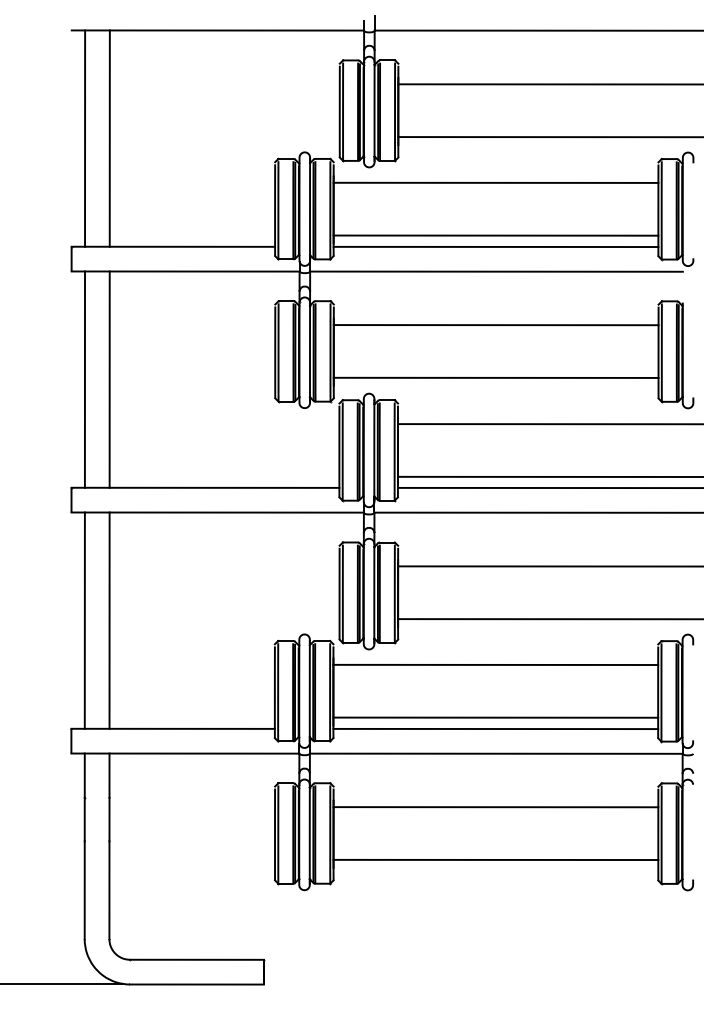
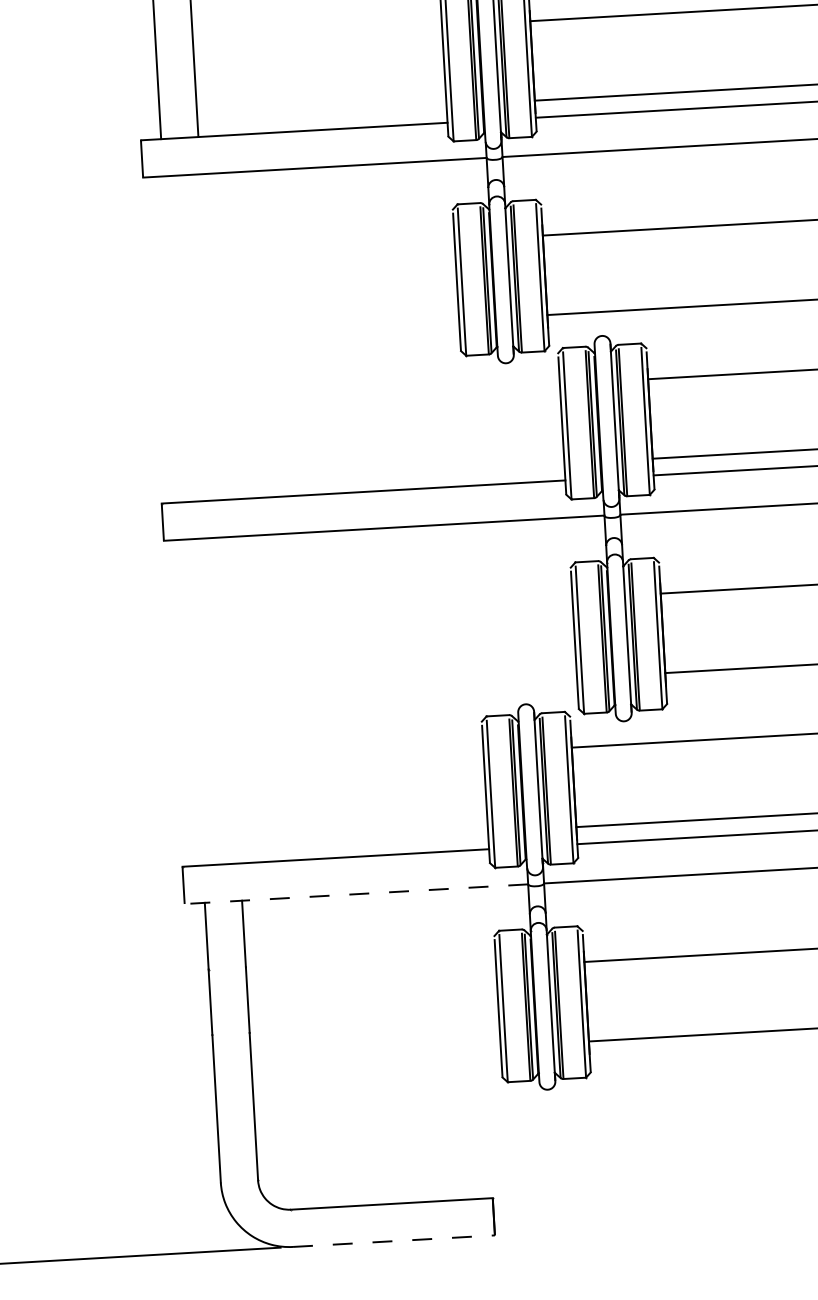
line: (84, 379) -> (171, 339), removed
line: (109, 379) -> (209, 337), removed
line: (84, 620) -> (192, 702), removed
line: (109, 620) -> (230, 700), removed
line: (185, 753) -> (356, 894), solid -> dashed
line: (196, 984) -> (393, 1241), solid -> dashed

